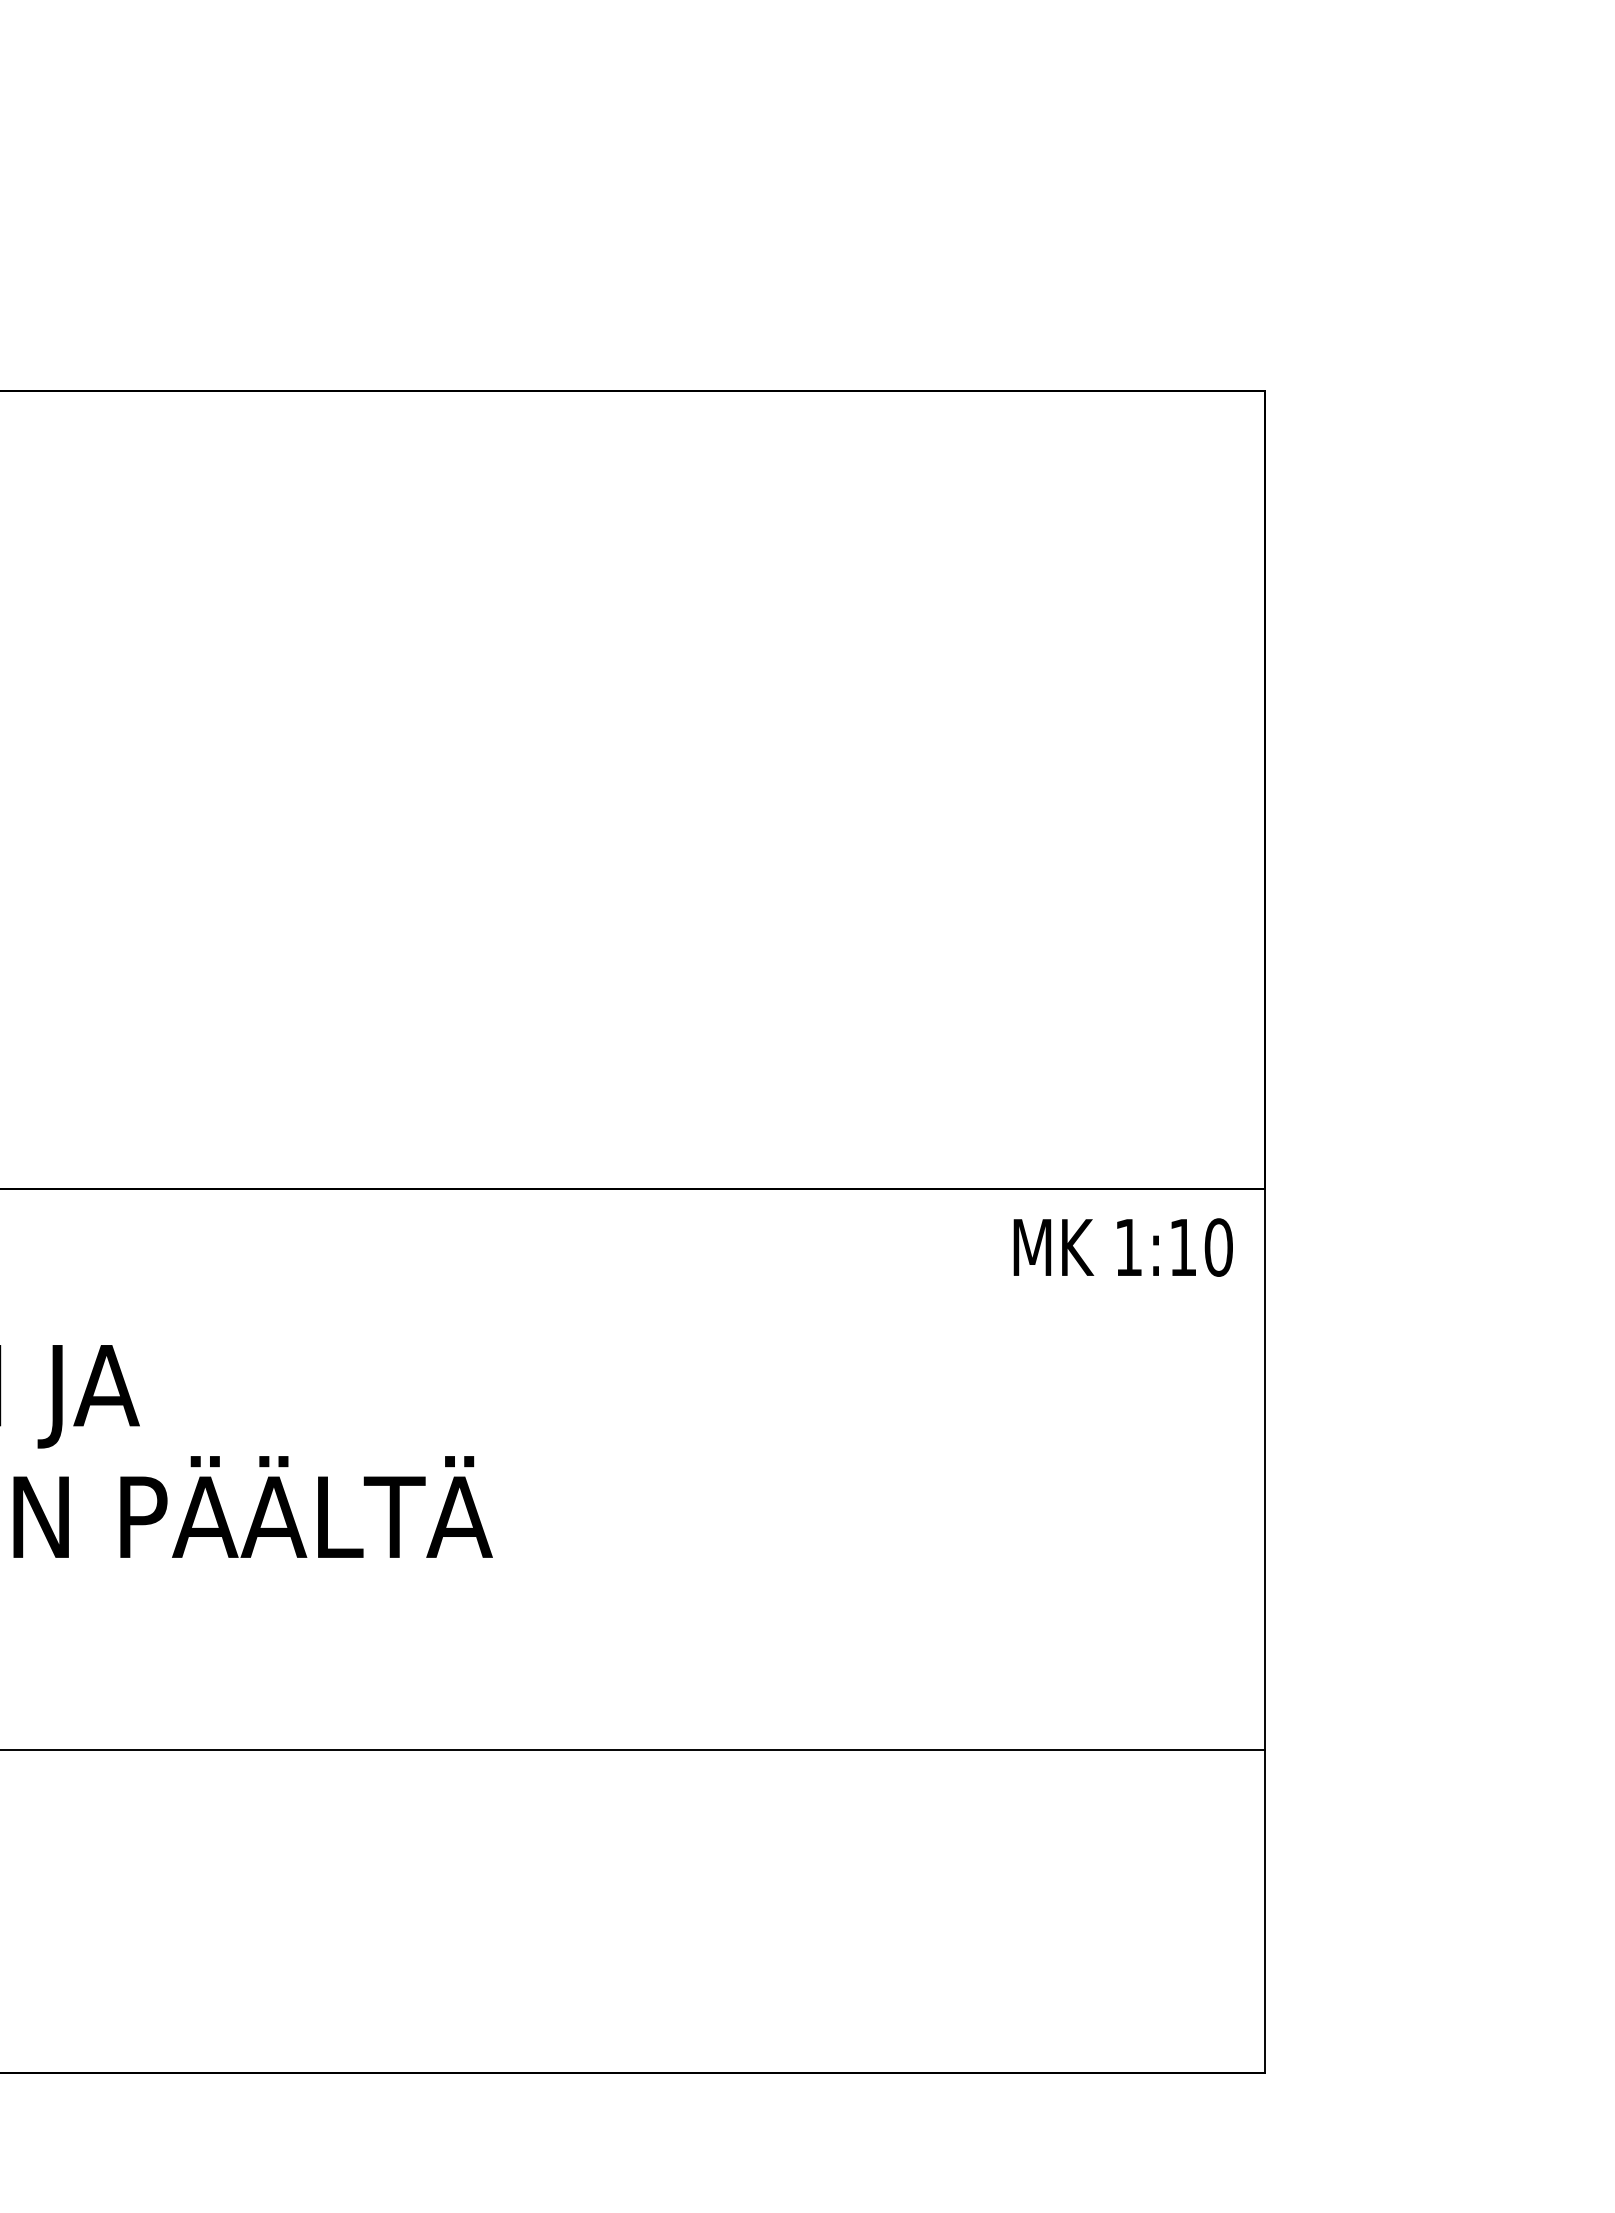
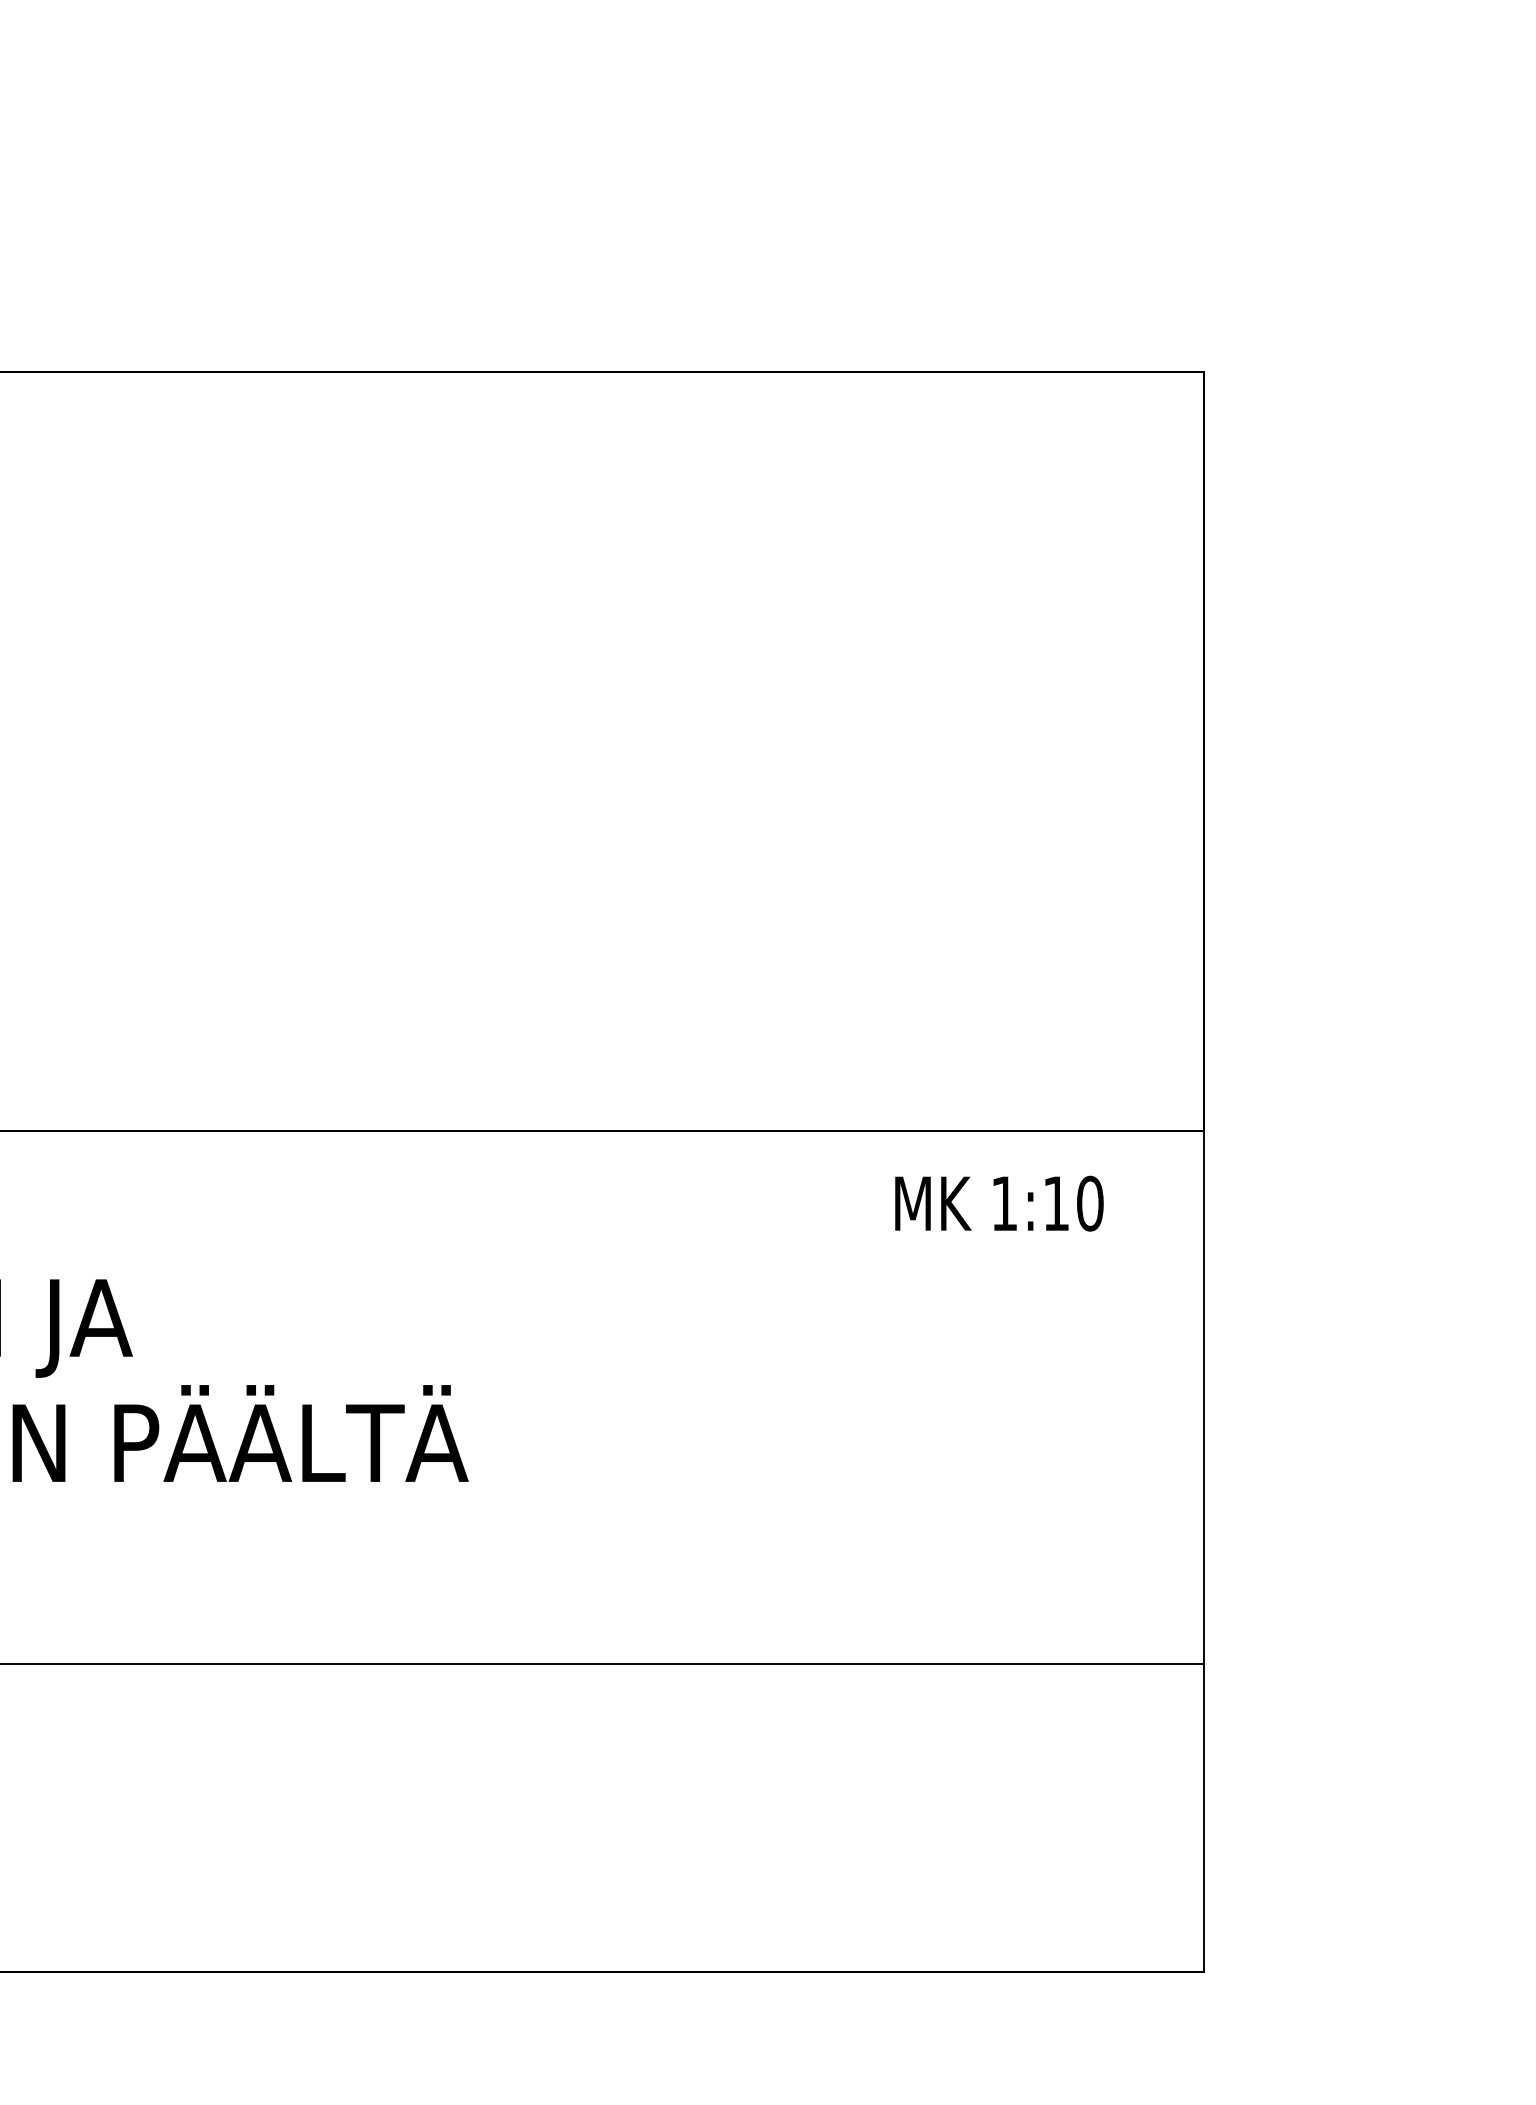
text: (1123, 1247) -> (999, 1203), moved

